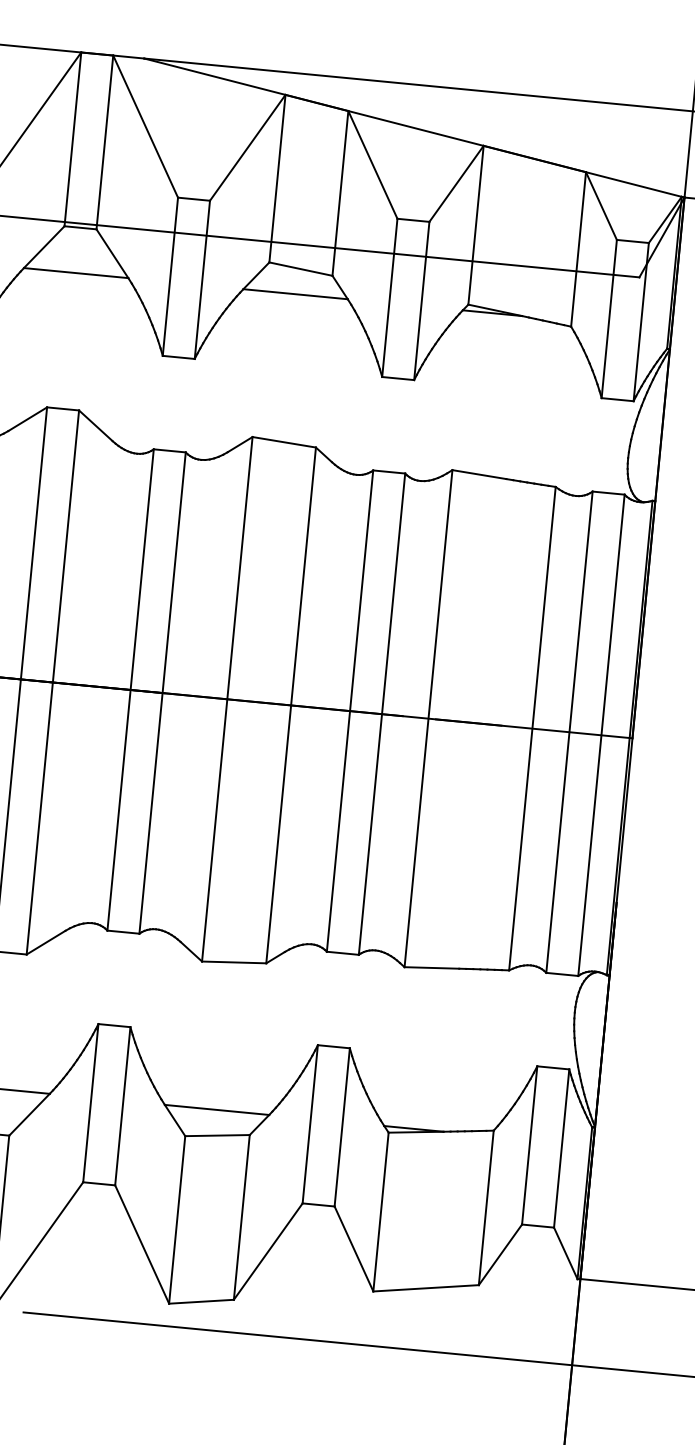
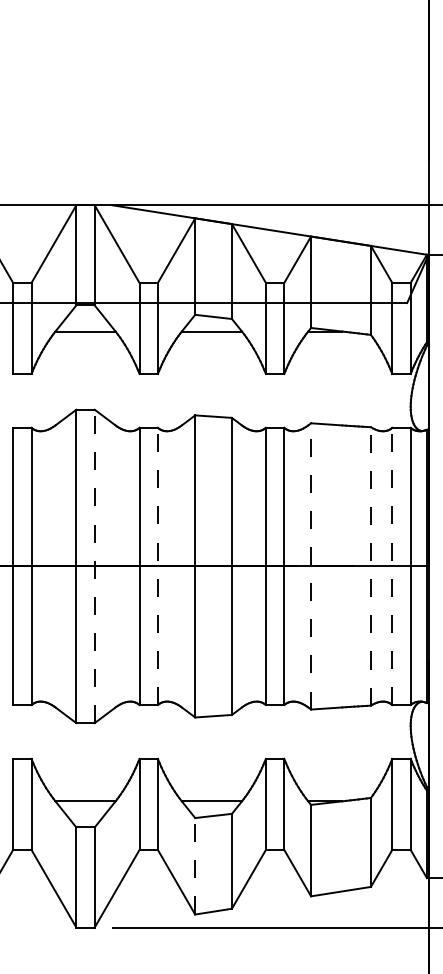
line: (52, 682) -> (94, 566), solid -> dashed
line: (161, 693) -> (157, 566), solid -> dashed
line: (429, 717) -> (311, 565), solid -> dashed
line: (531, 726) -> (370, 565), solid -> dashed
line: (569, 732) -> (392, 566), solid -> dashed
line: (177, 1218) -> (195, 865), solid -> dashed

